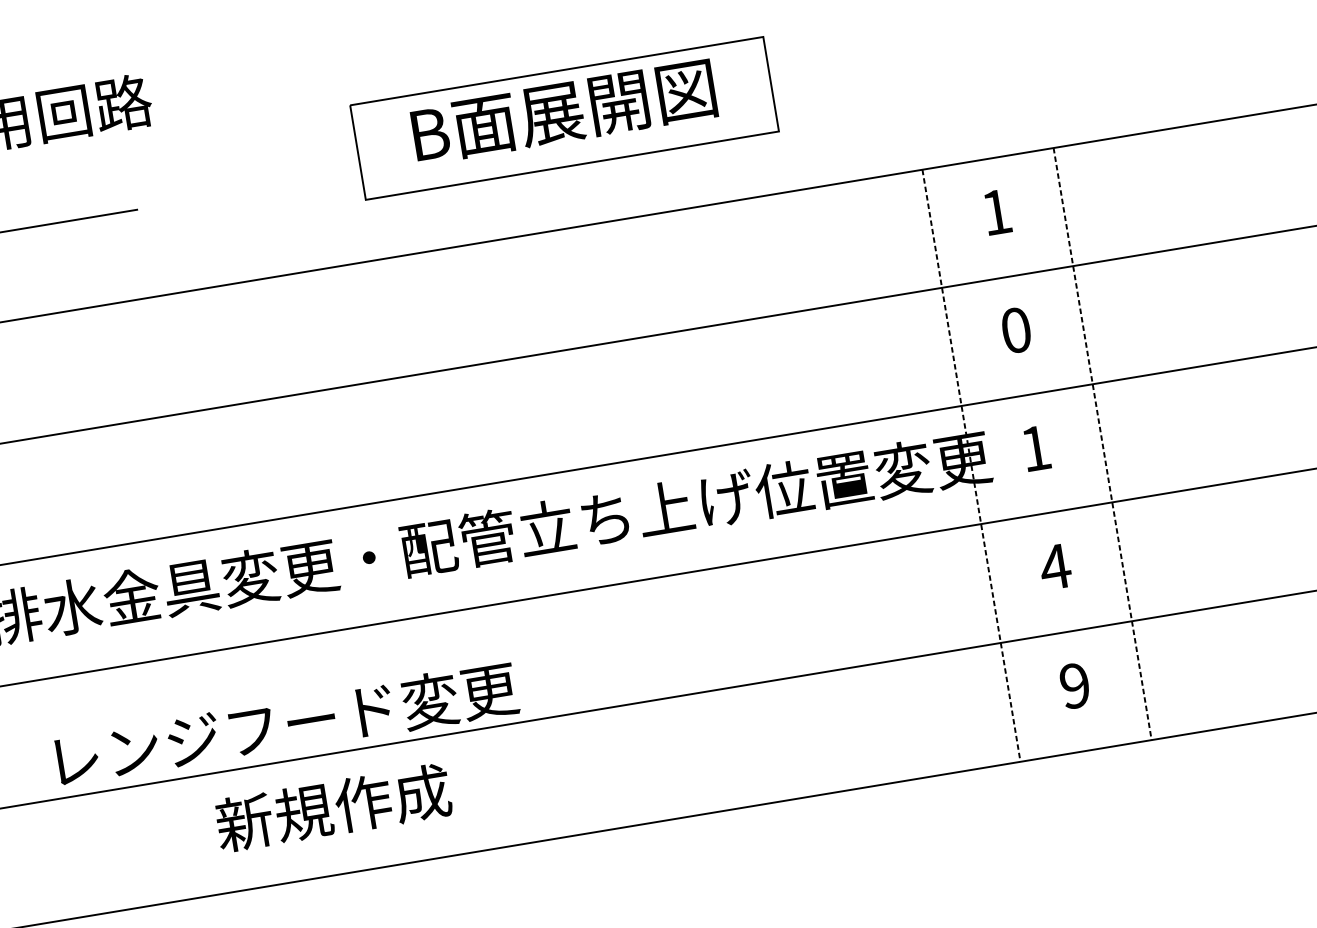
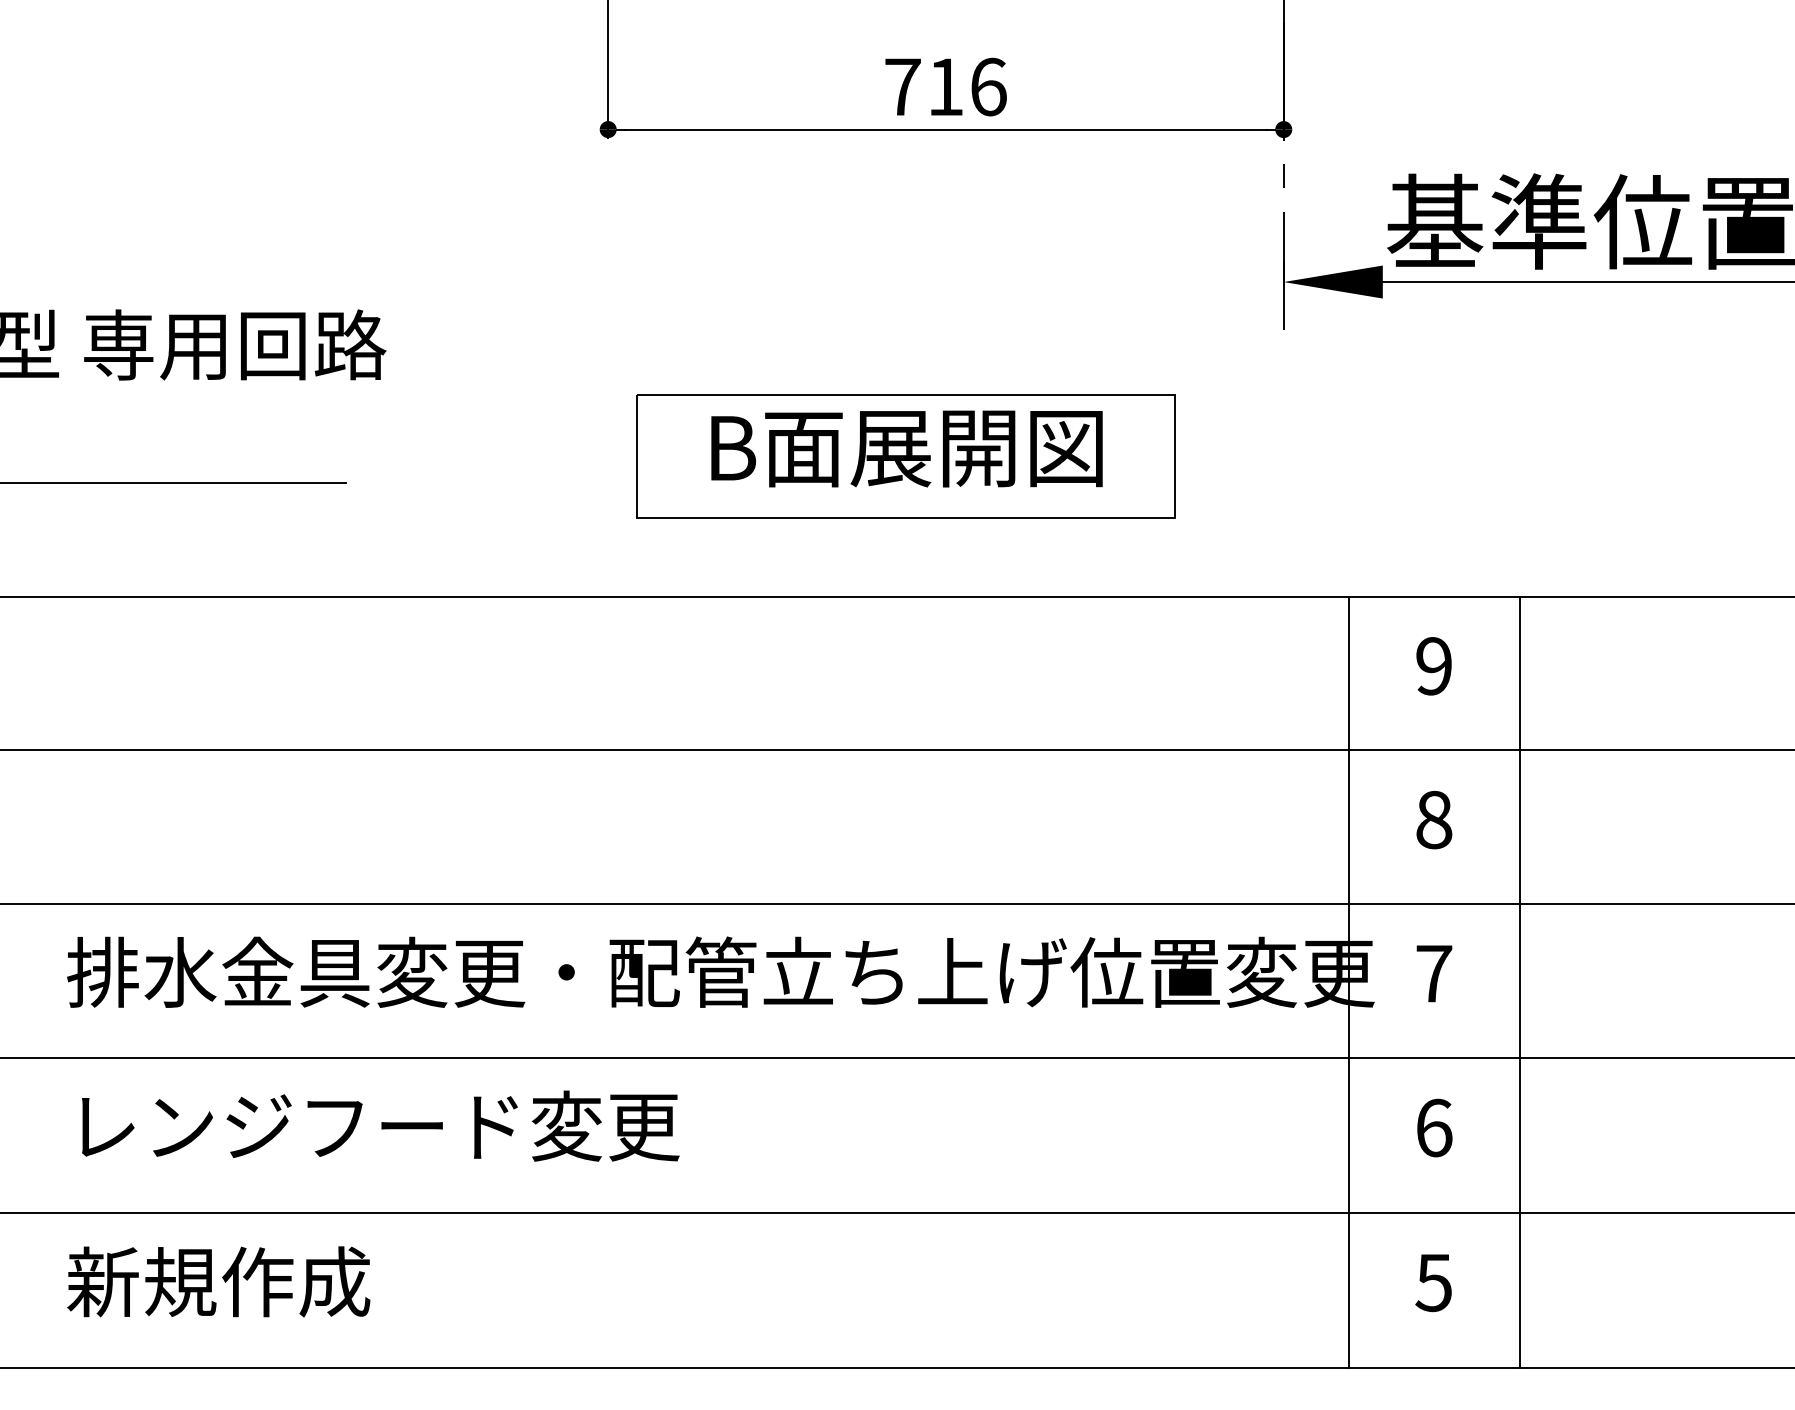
text: (996, 212) -> (1433, 666), 1 -> 9
text: (1016, 329) -> (1434, 819), 0 -> 8
line: (1102, 444) -> (1519, 982), dashed -> solid
text: (1036, 448) -> (1434, 973), 1 -> 7
line: (971, 465) -> (1349, 982), dashed -> solid
text: (1054, 566) -> (1433, 1127), 4 -> 6
text: (1074, 685) -> (1433, 1282), 9 -> 5
text: (286, 723) -> (380, 1125), moved
text: (333, 807) -> (218, 1281), moved

